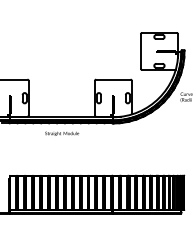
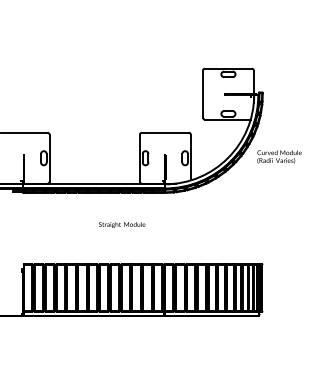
text: (62, 133) -> (122, 224), moved

